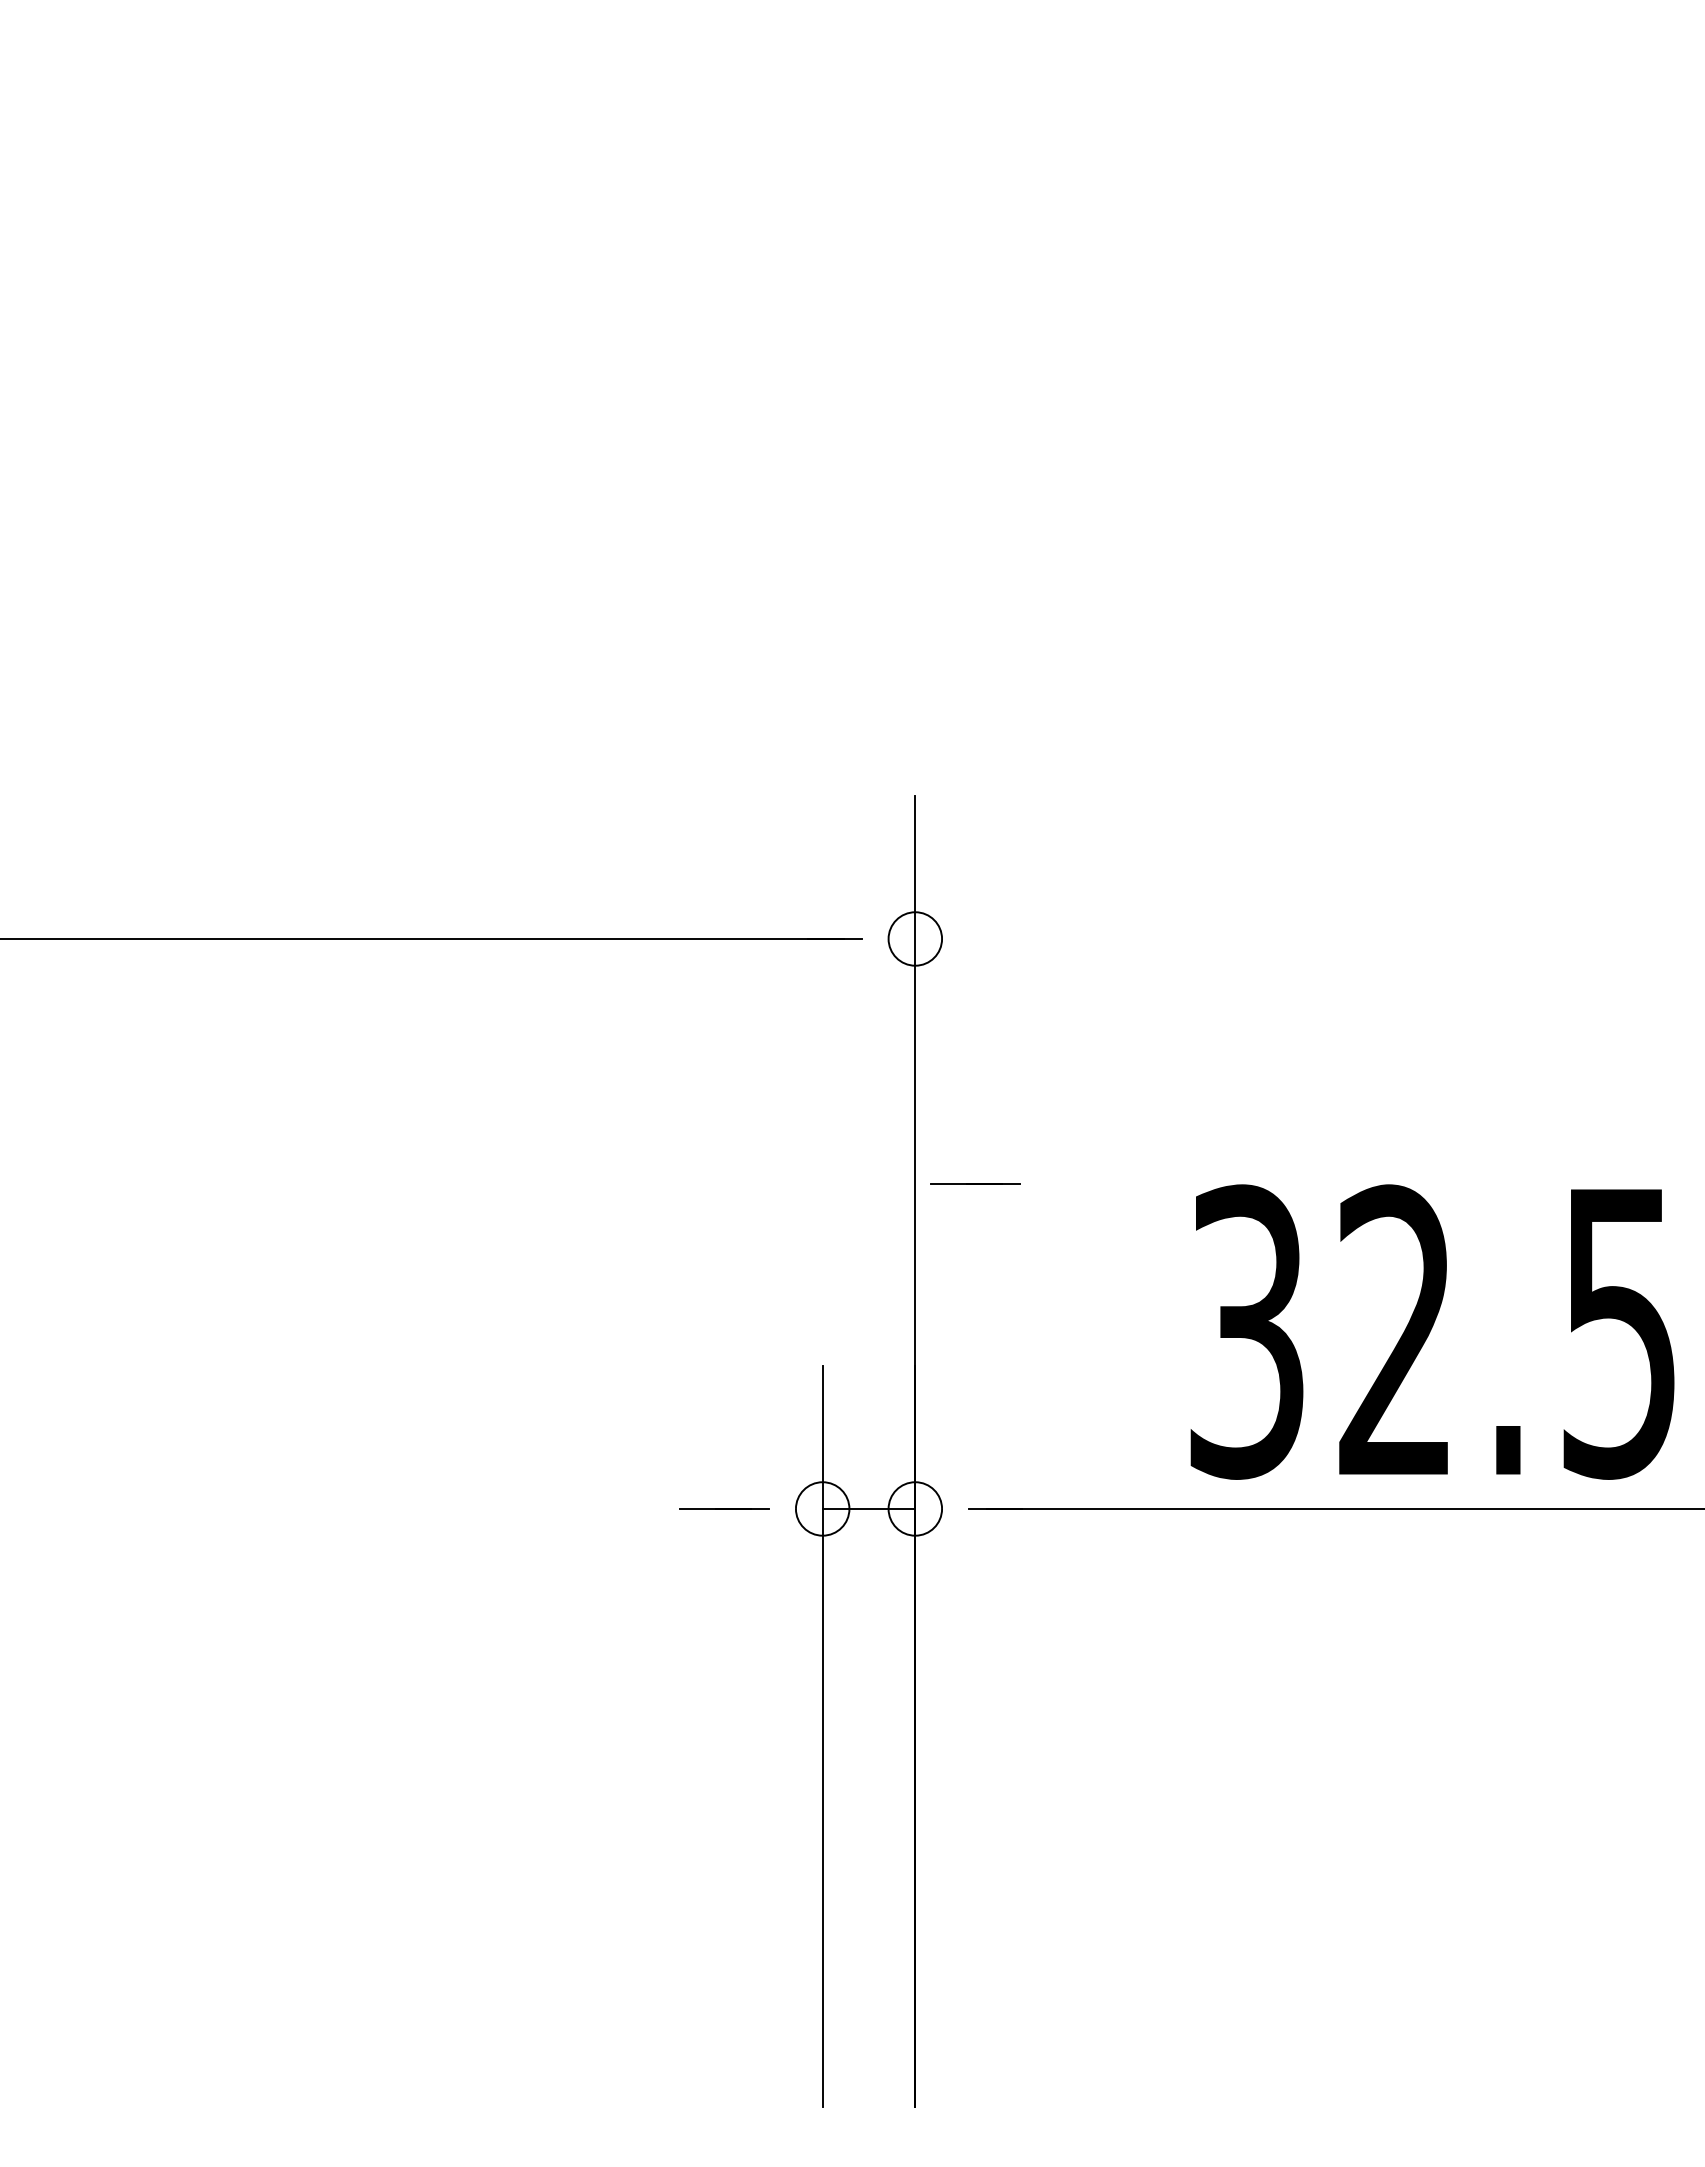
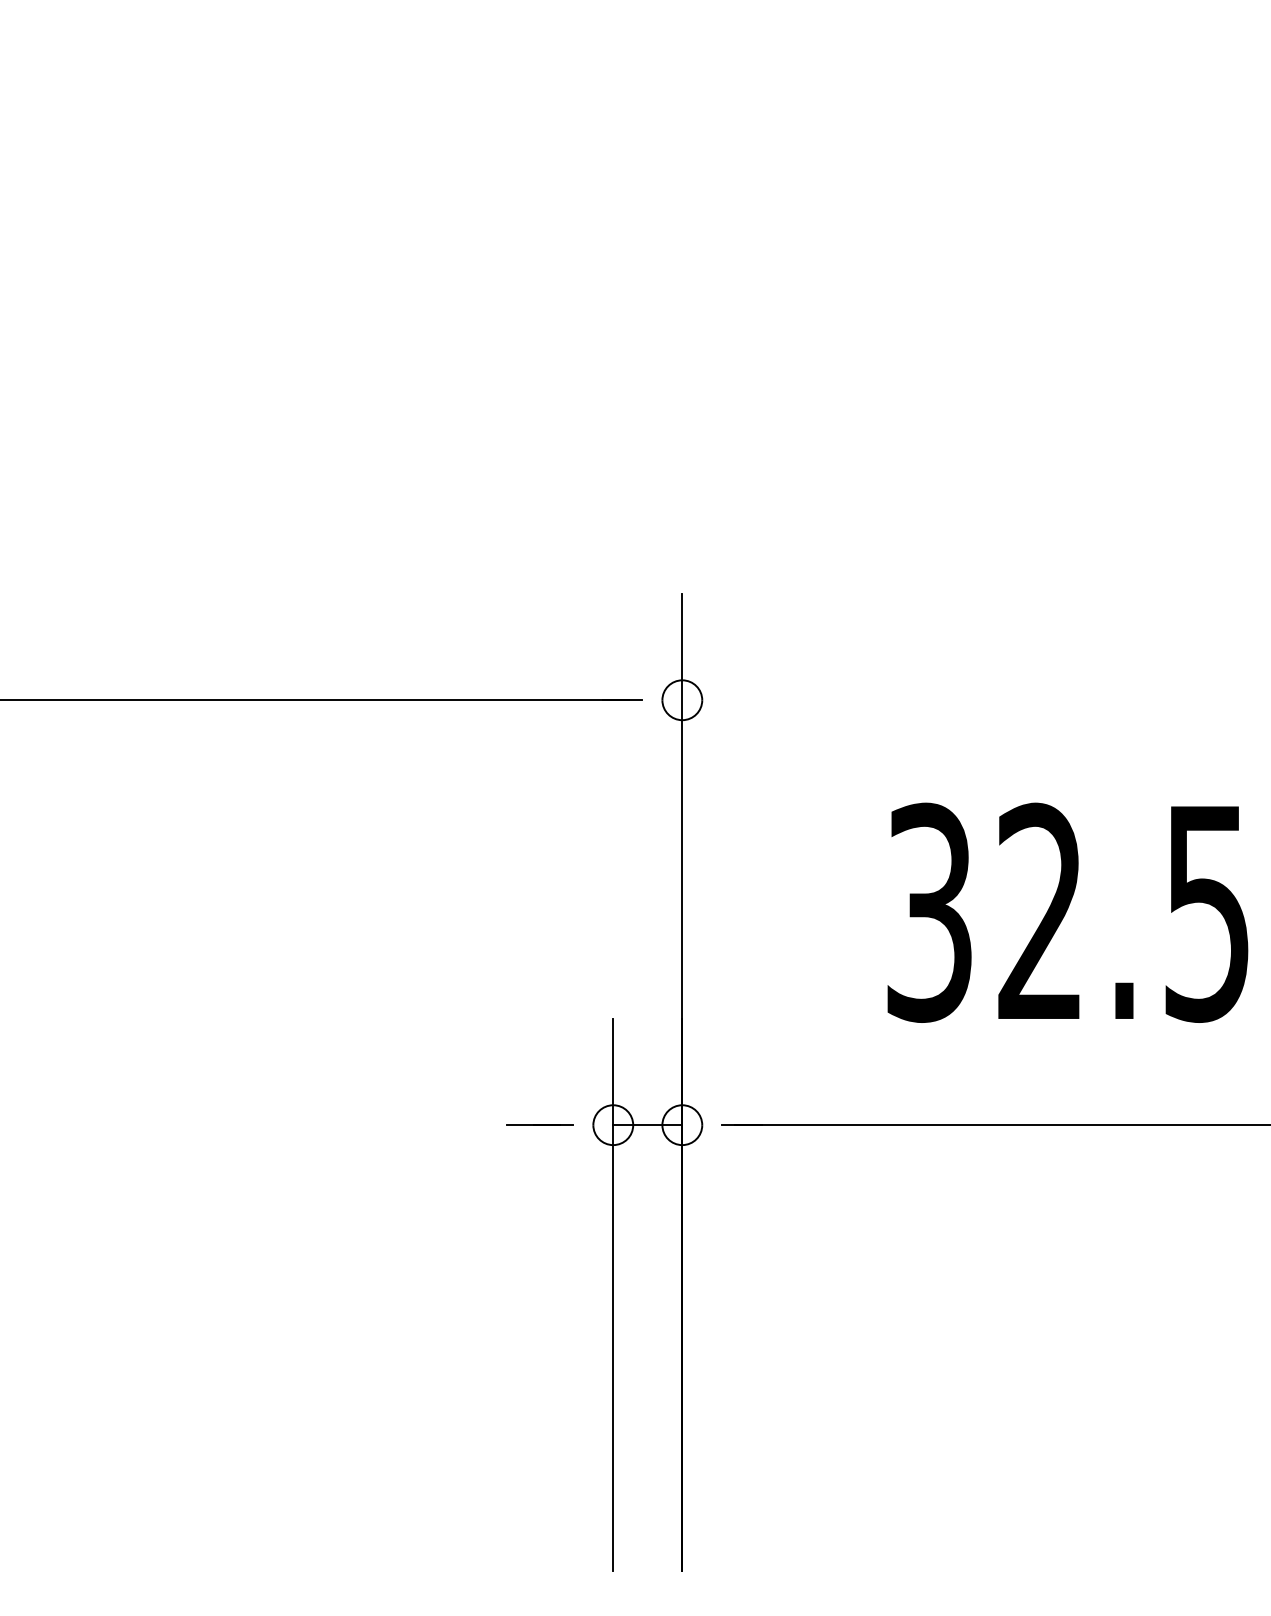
line: (975, 1183) -> (727, 882), removed
text: (1432, 1331) -> (1067, 912), moved

